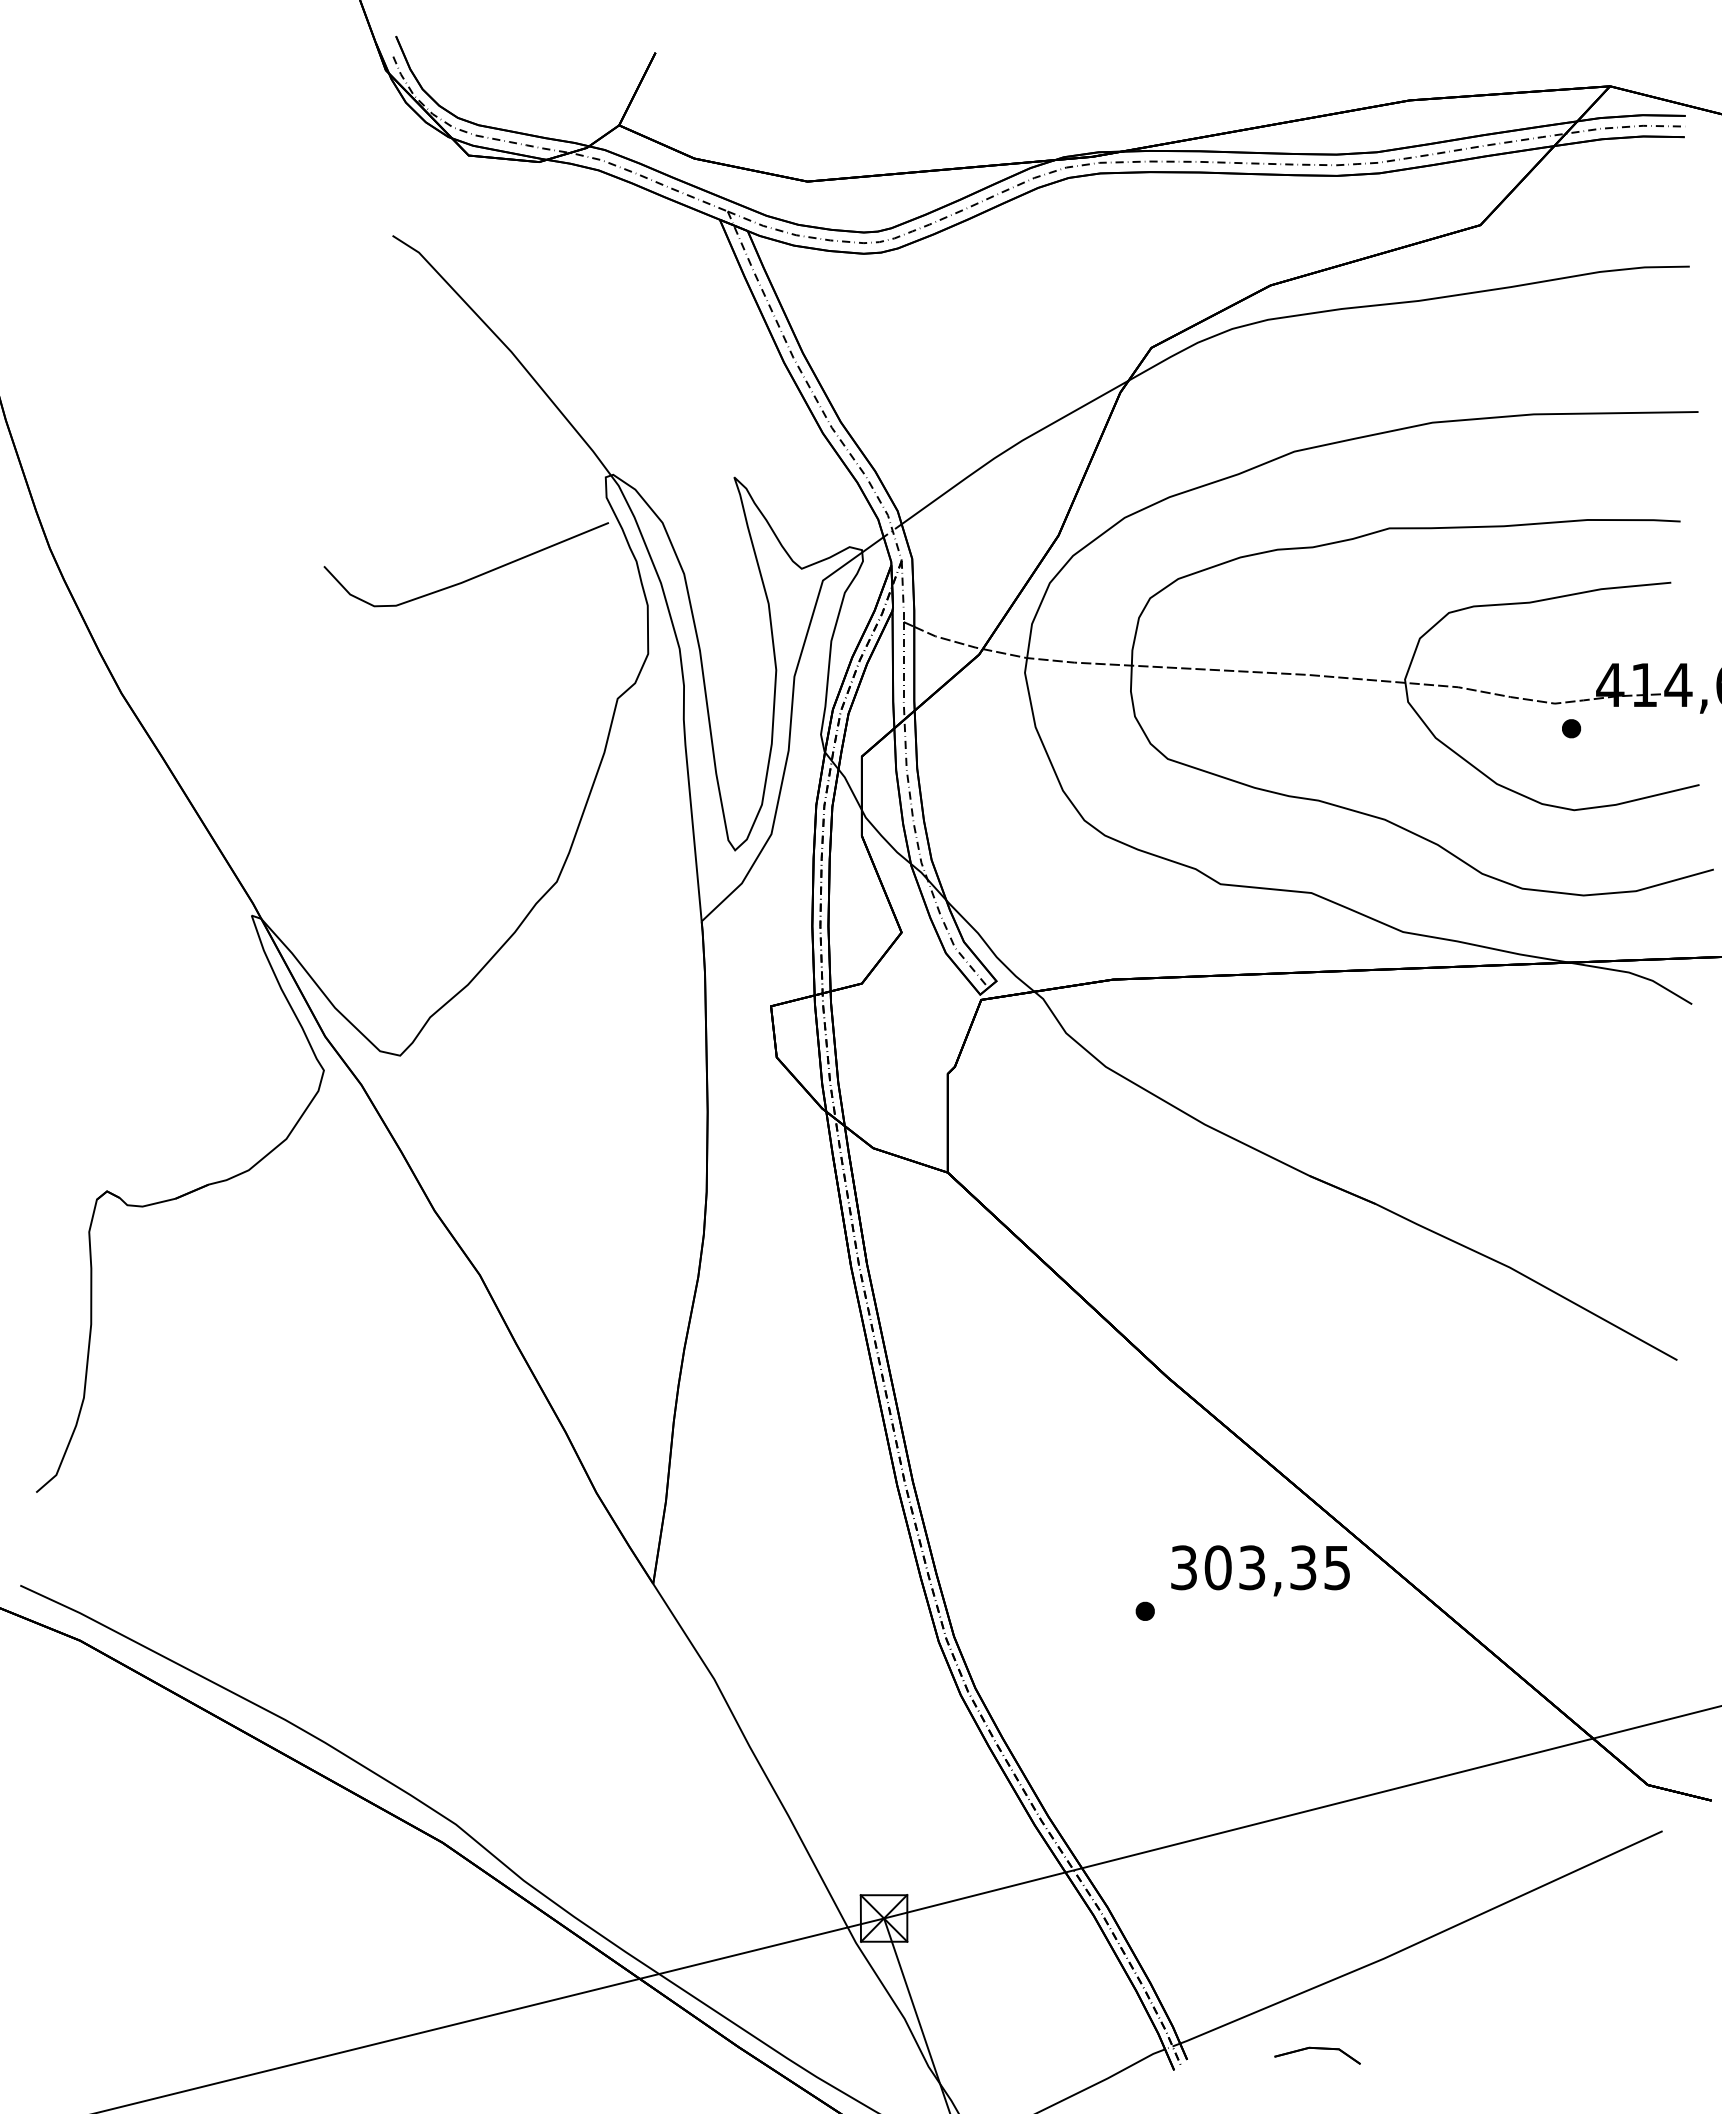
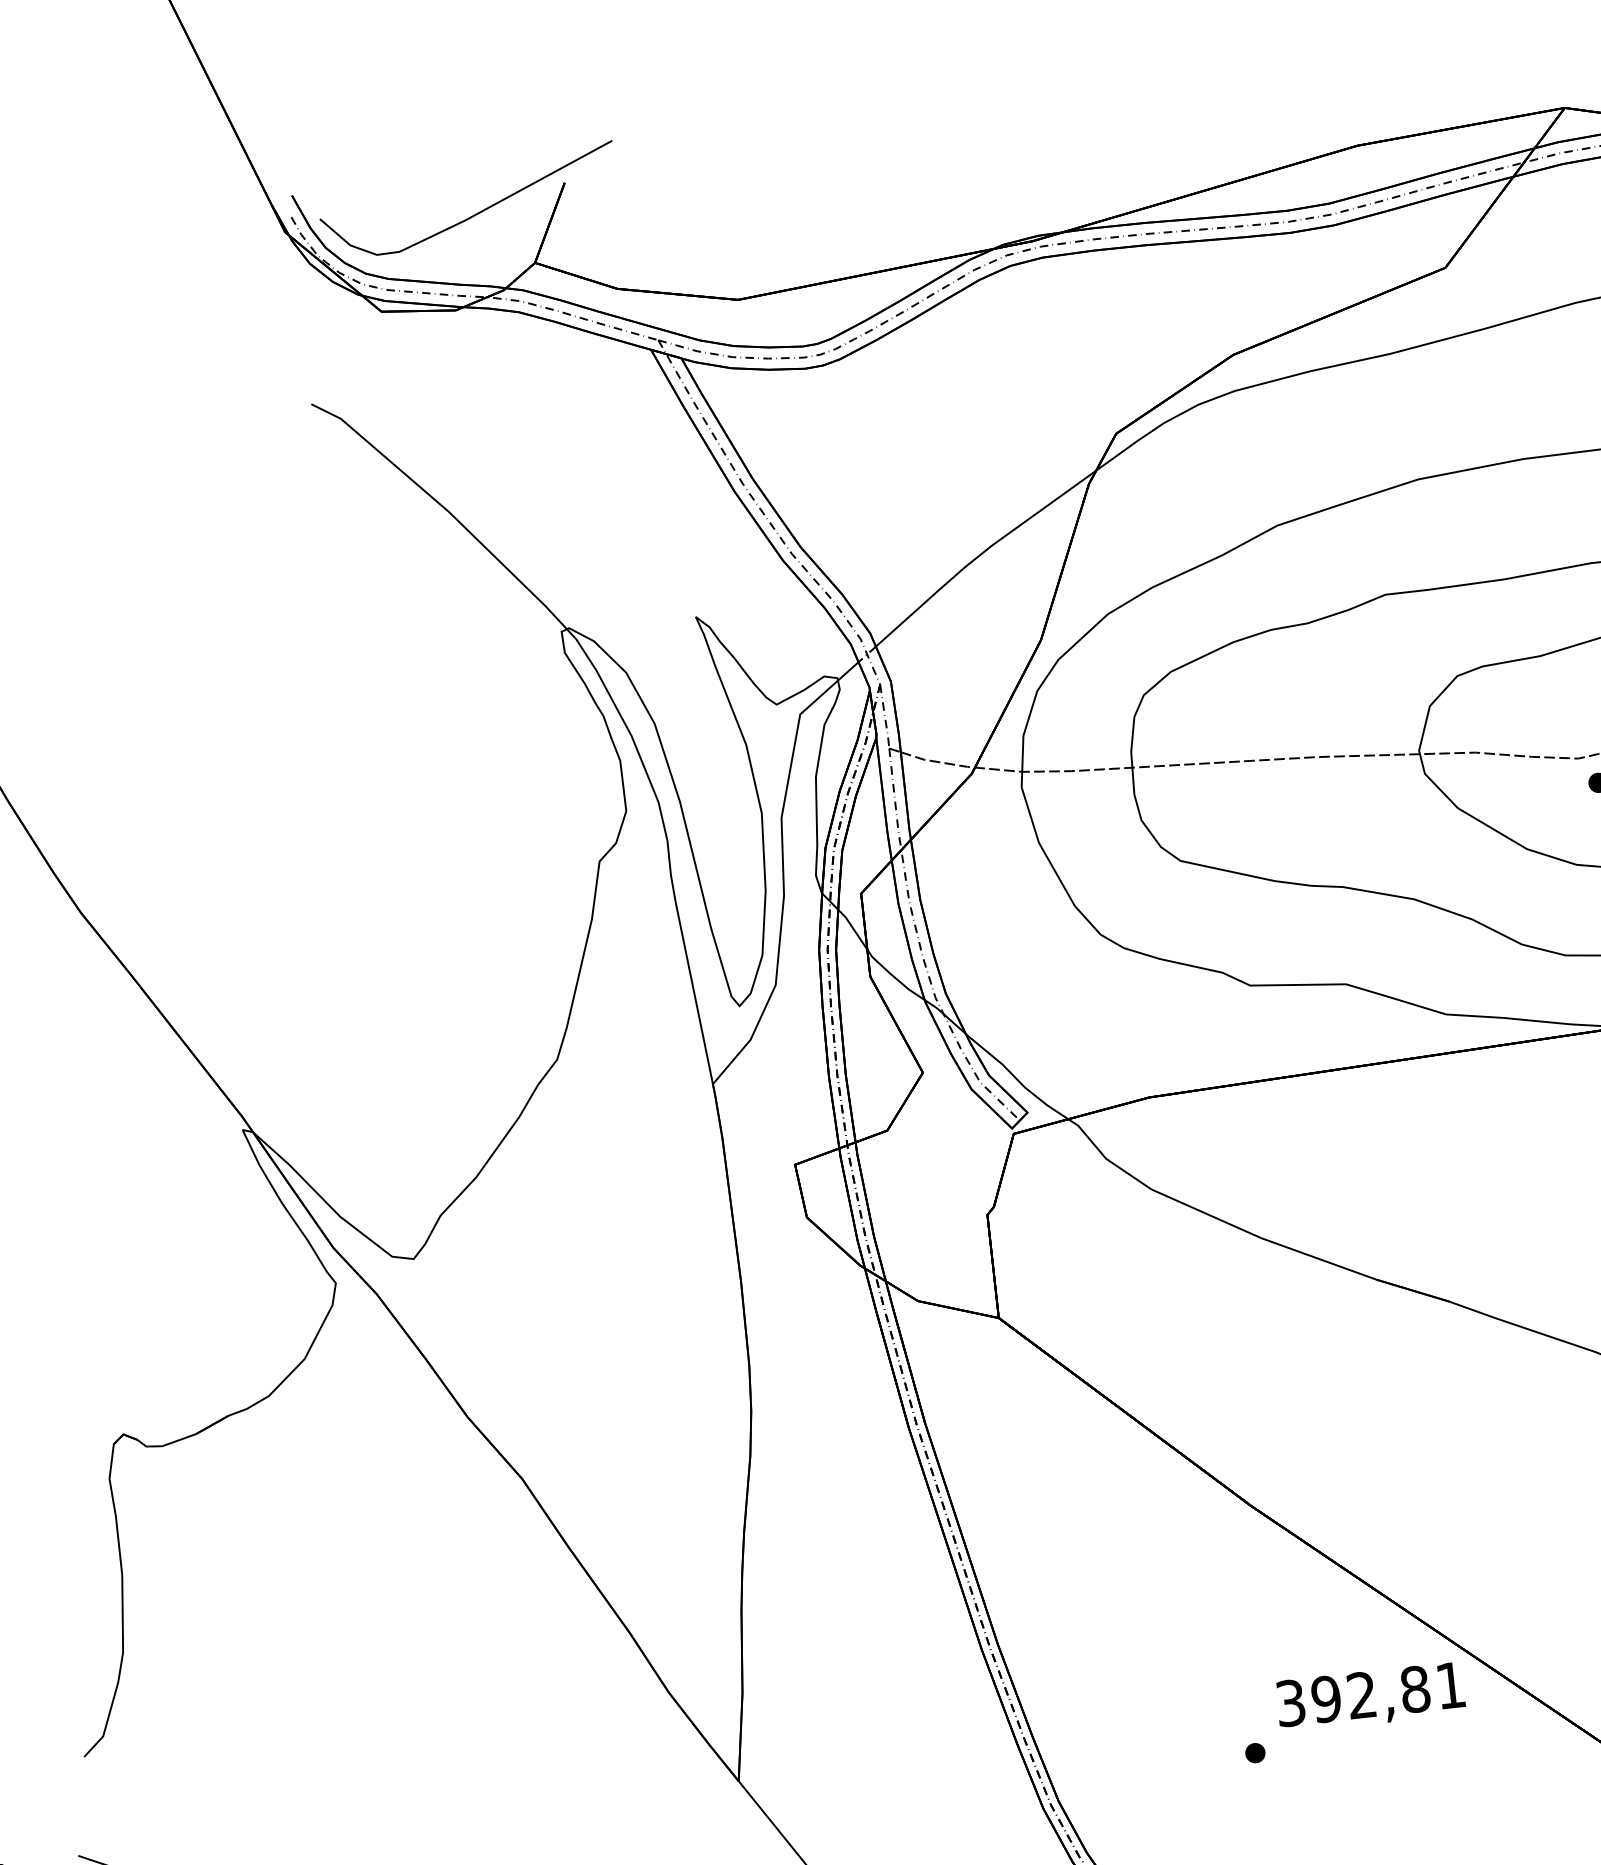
curve: (471, 577) -> (475, 213), moved
text: (1276, 1567) -> (1387, 1692), 303,35 -> 392,81

